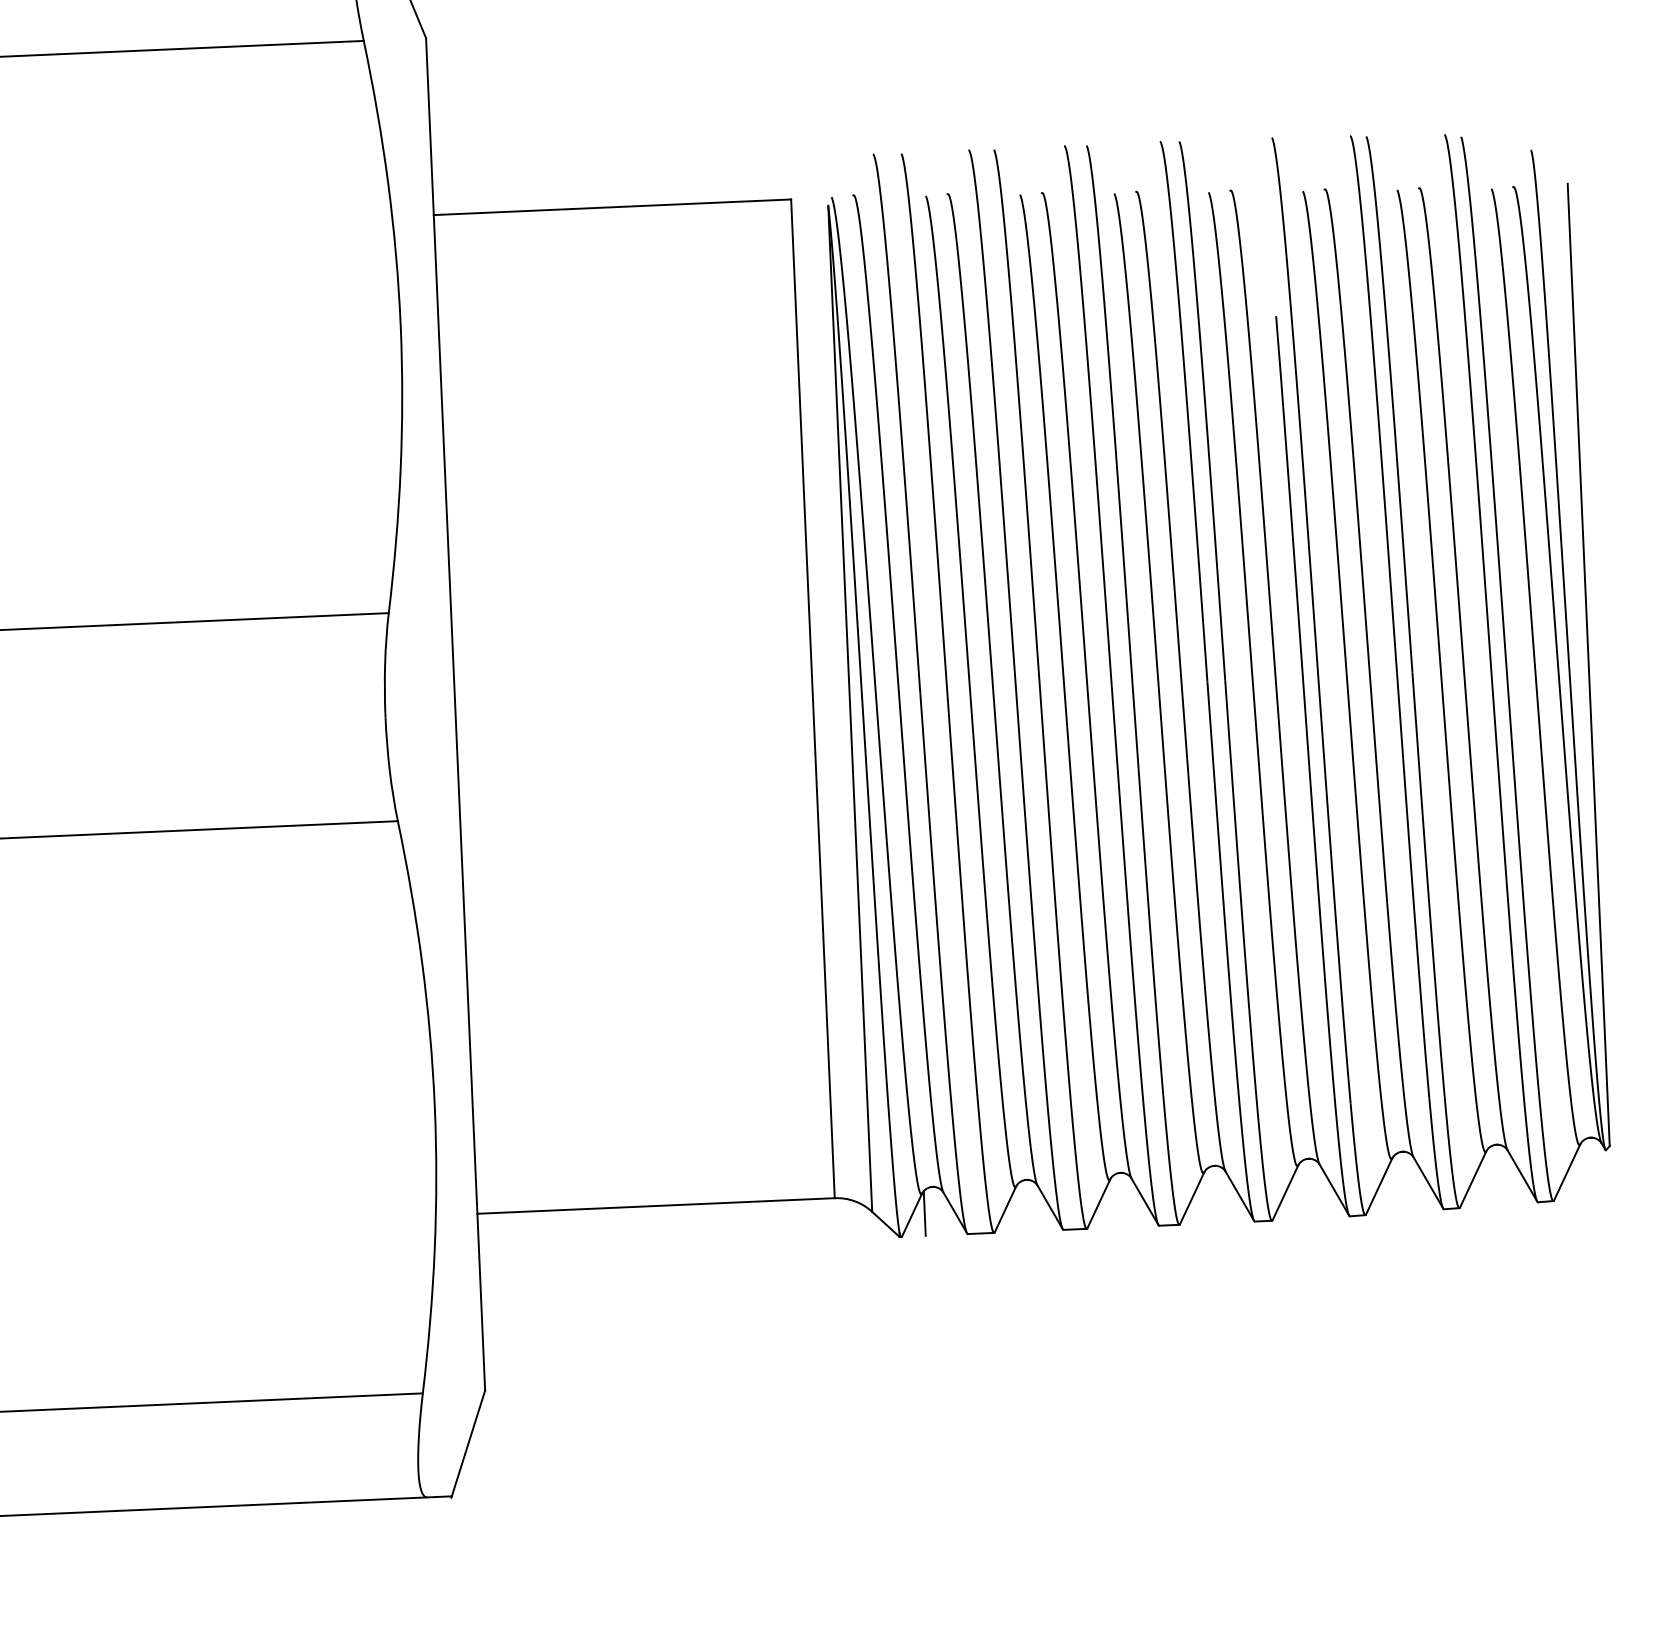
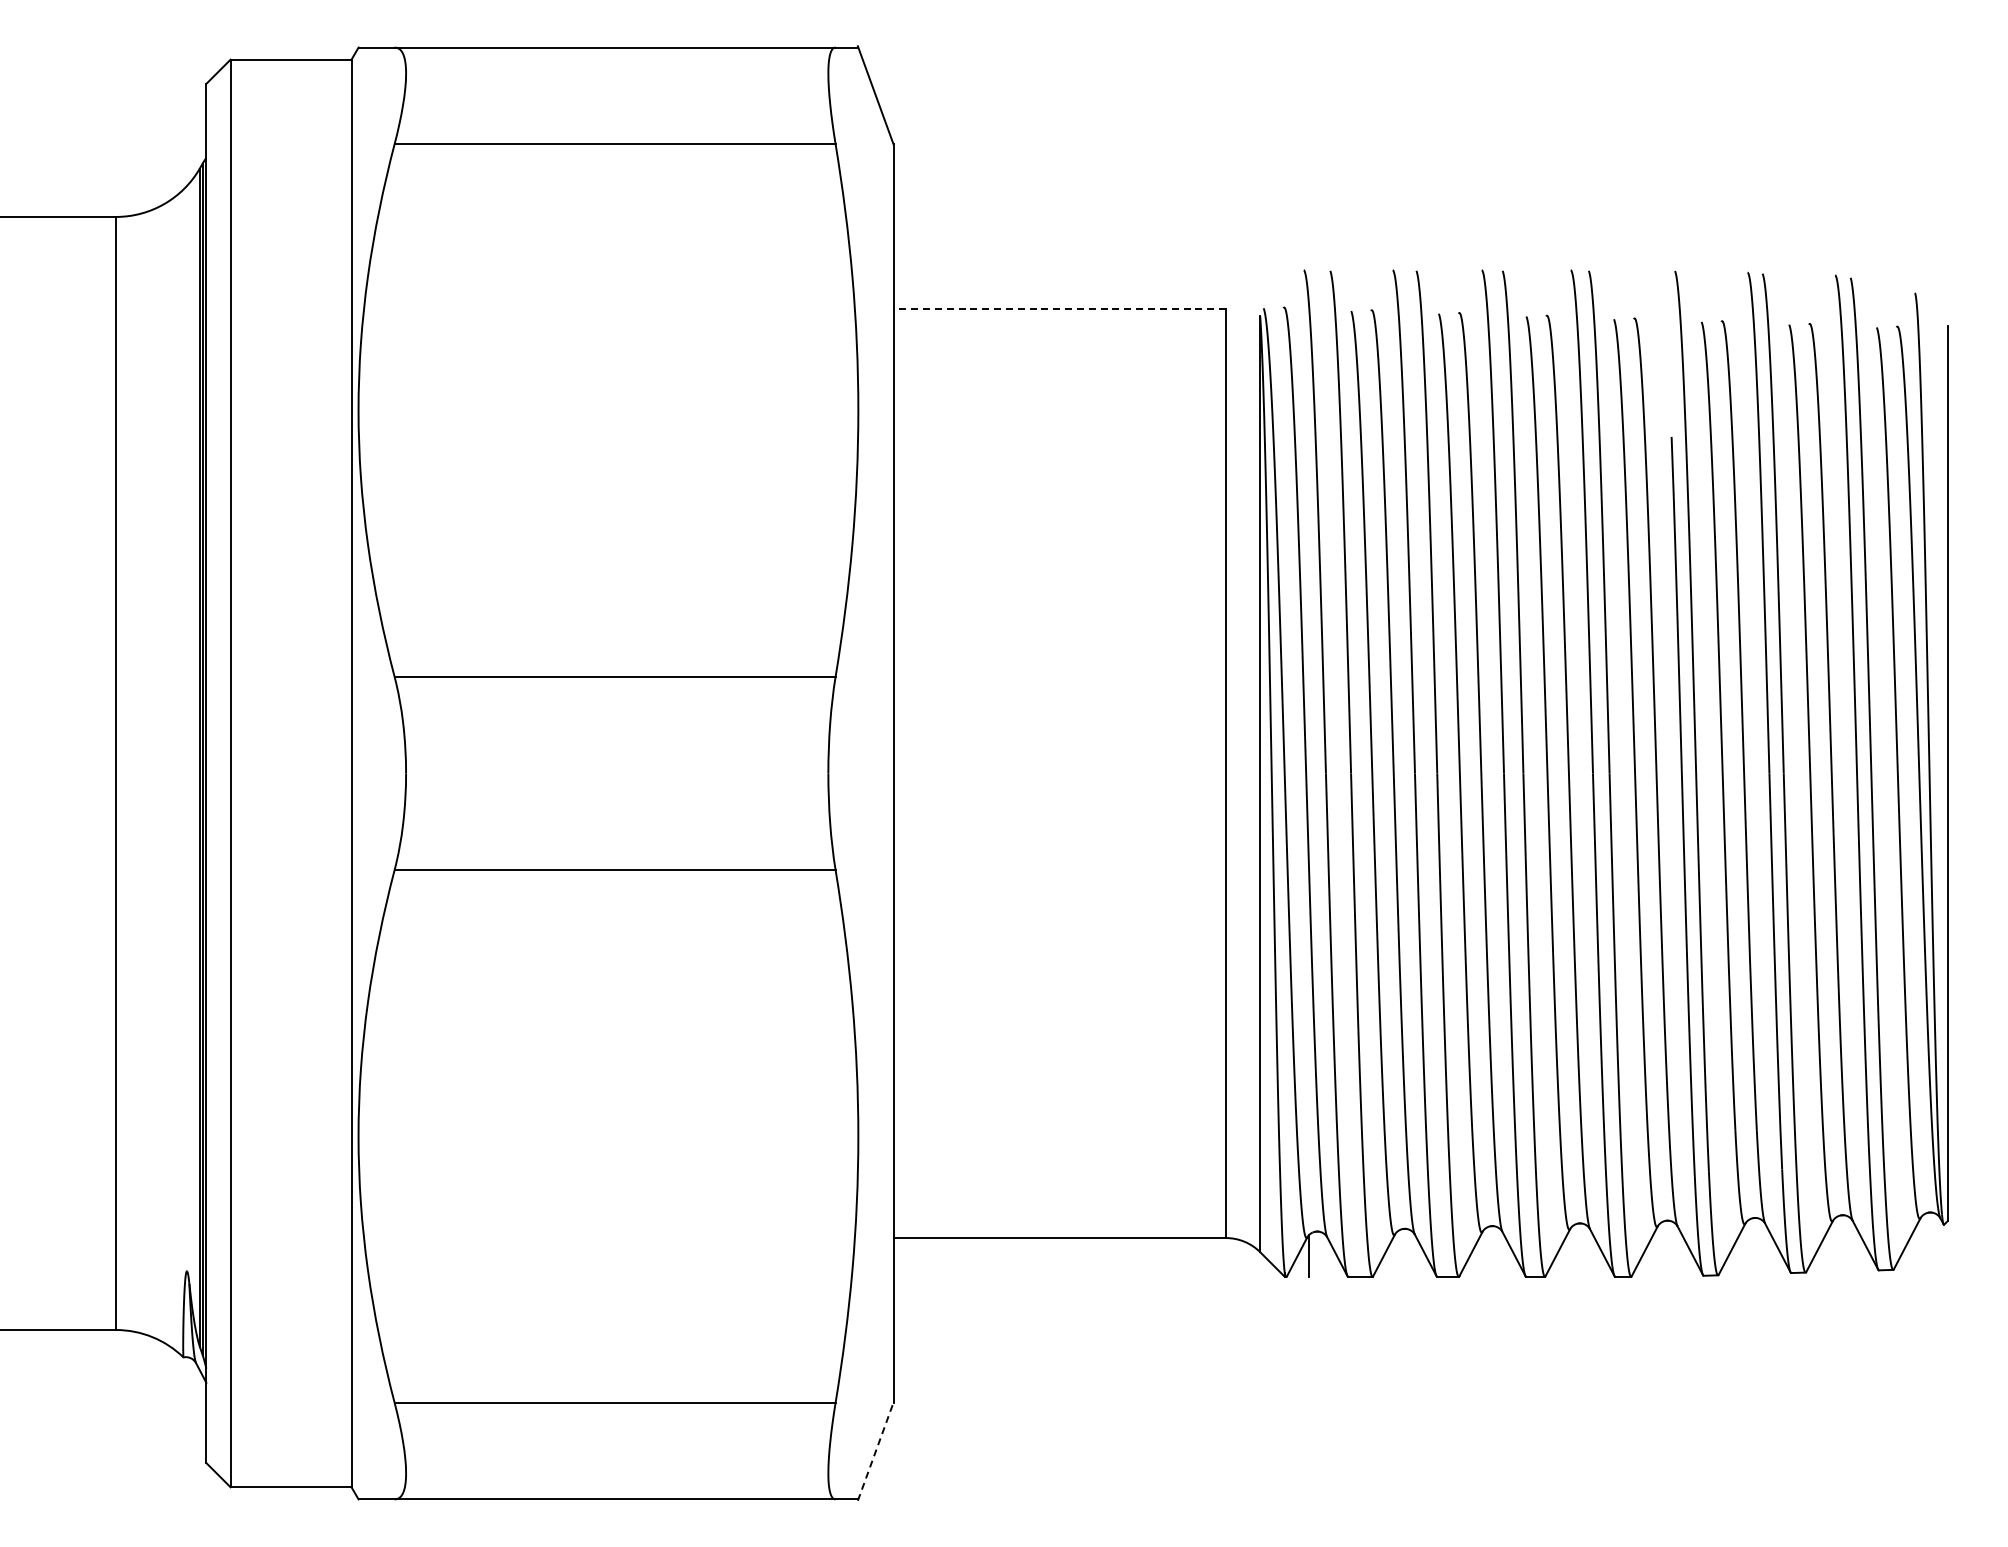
line: (612, 206) -> (1059, 308), solid -> dashed
line: (468, 1444) -> (875, 1451), solid -> dashed

